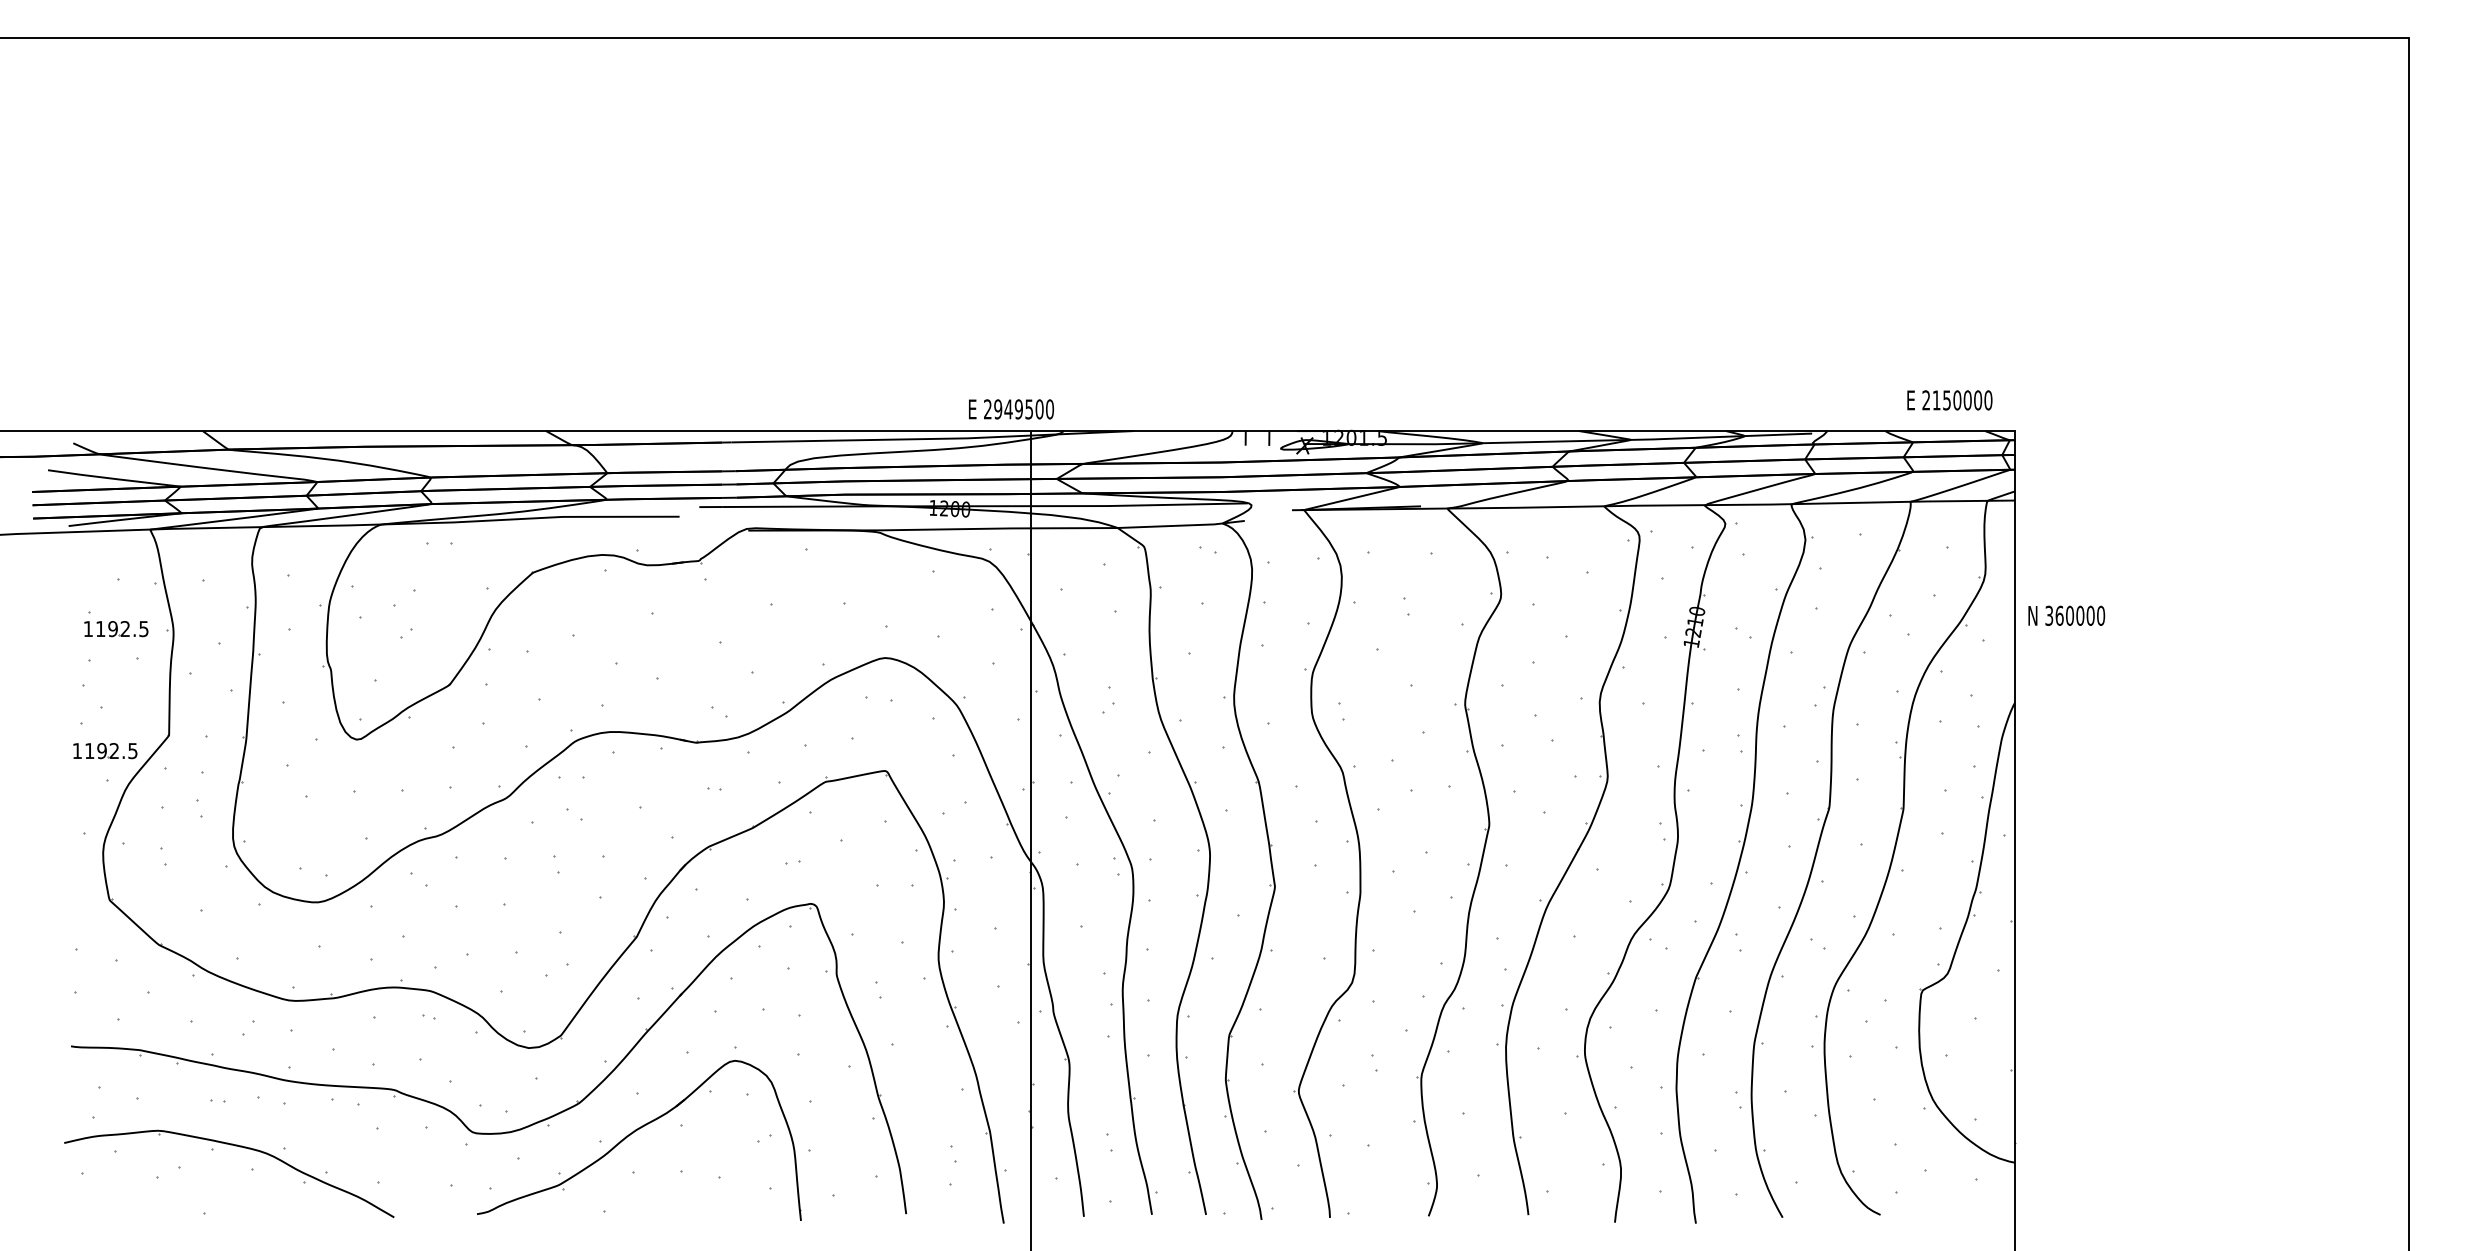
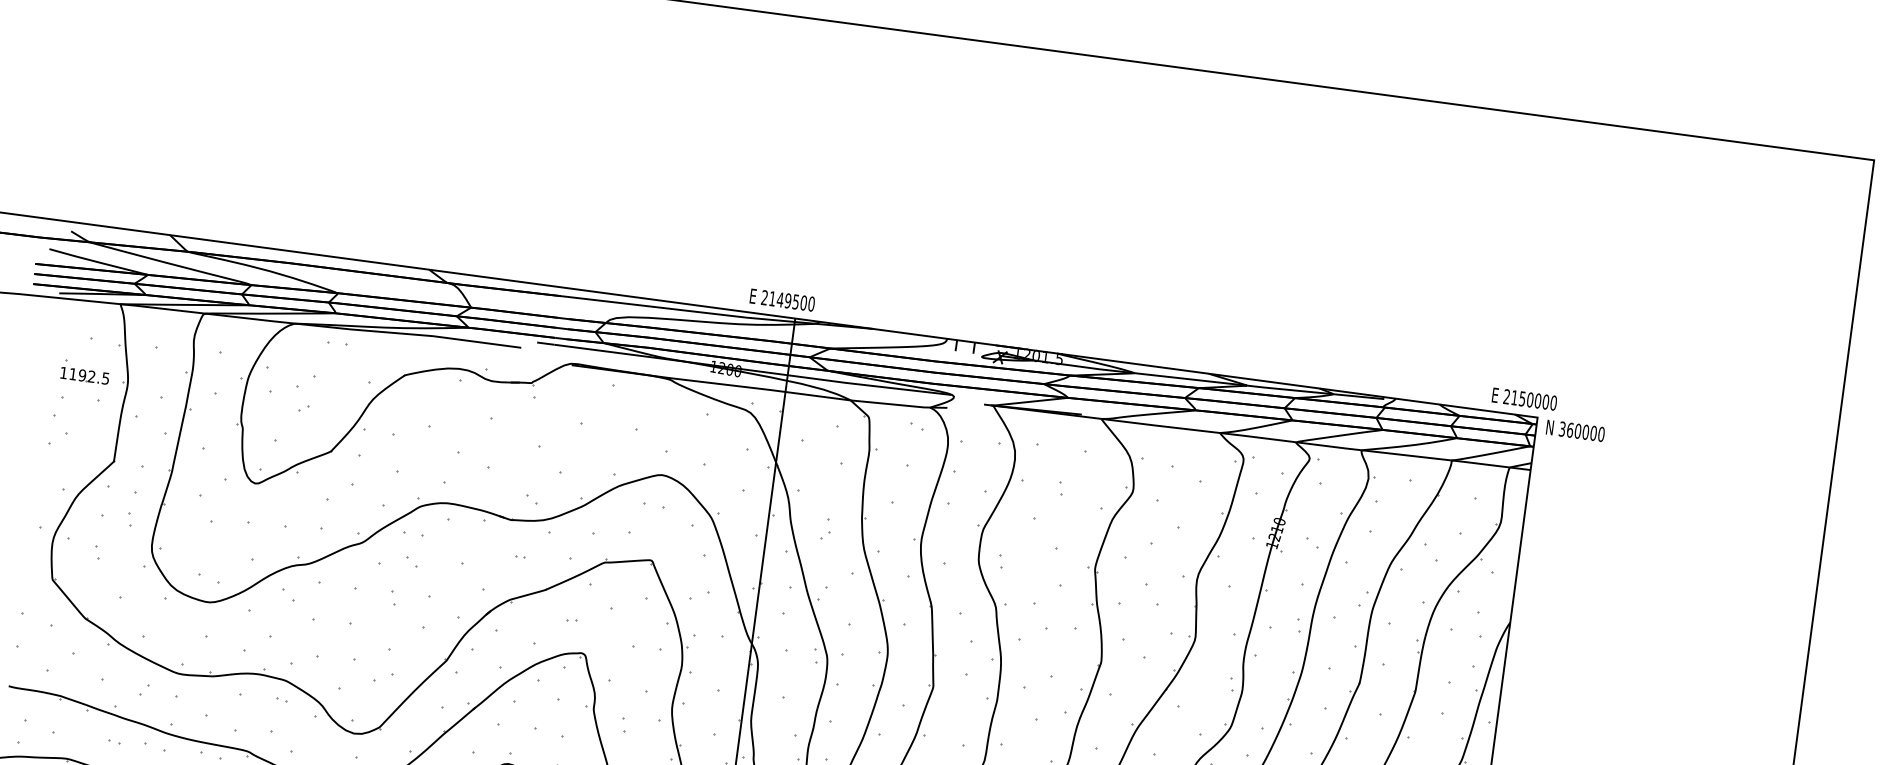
text: (1949, 400) -> (1524, 399), moved
text: (998, 409) -> (772, 298), 2949500 -> 2149500
text: (2066, 615) -> (1575, 430), moved
part: (105, 751) -> (64, 467), removed

